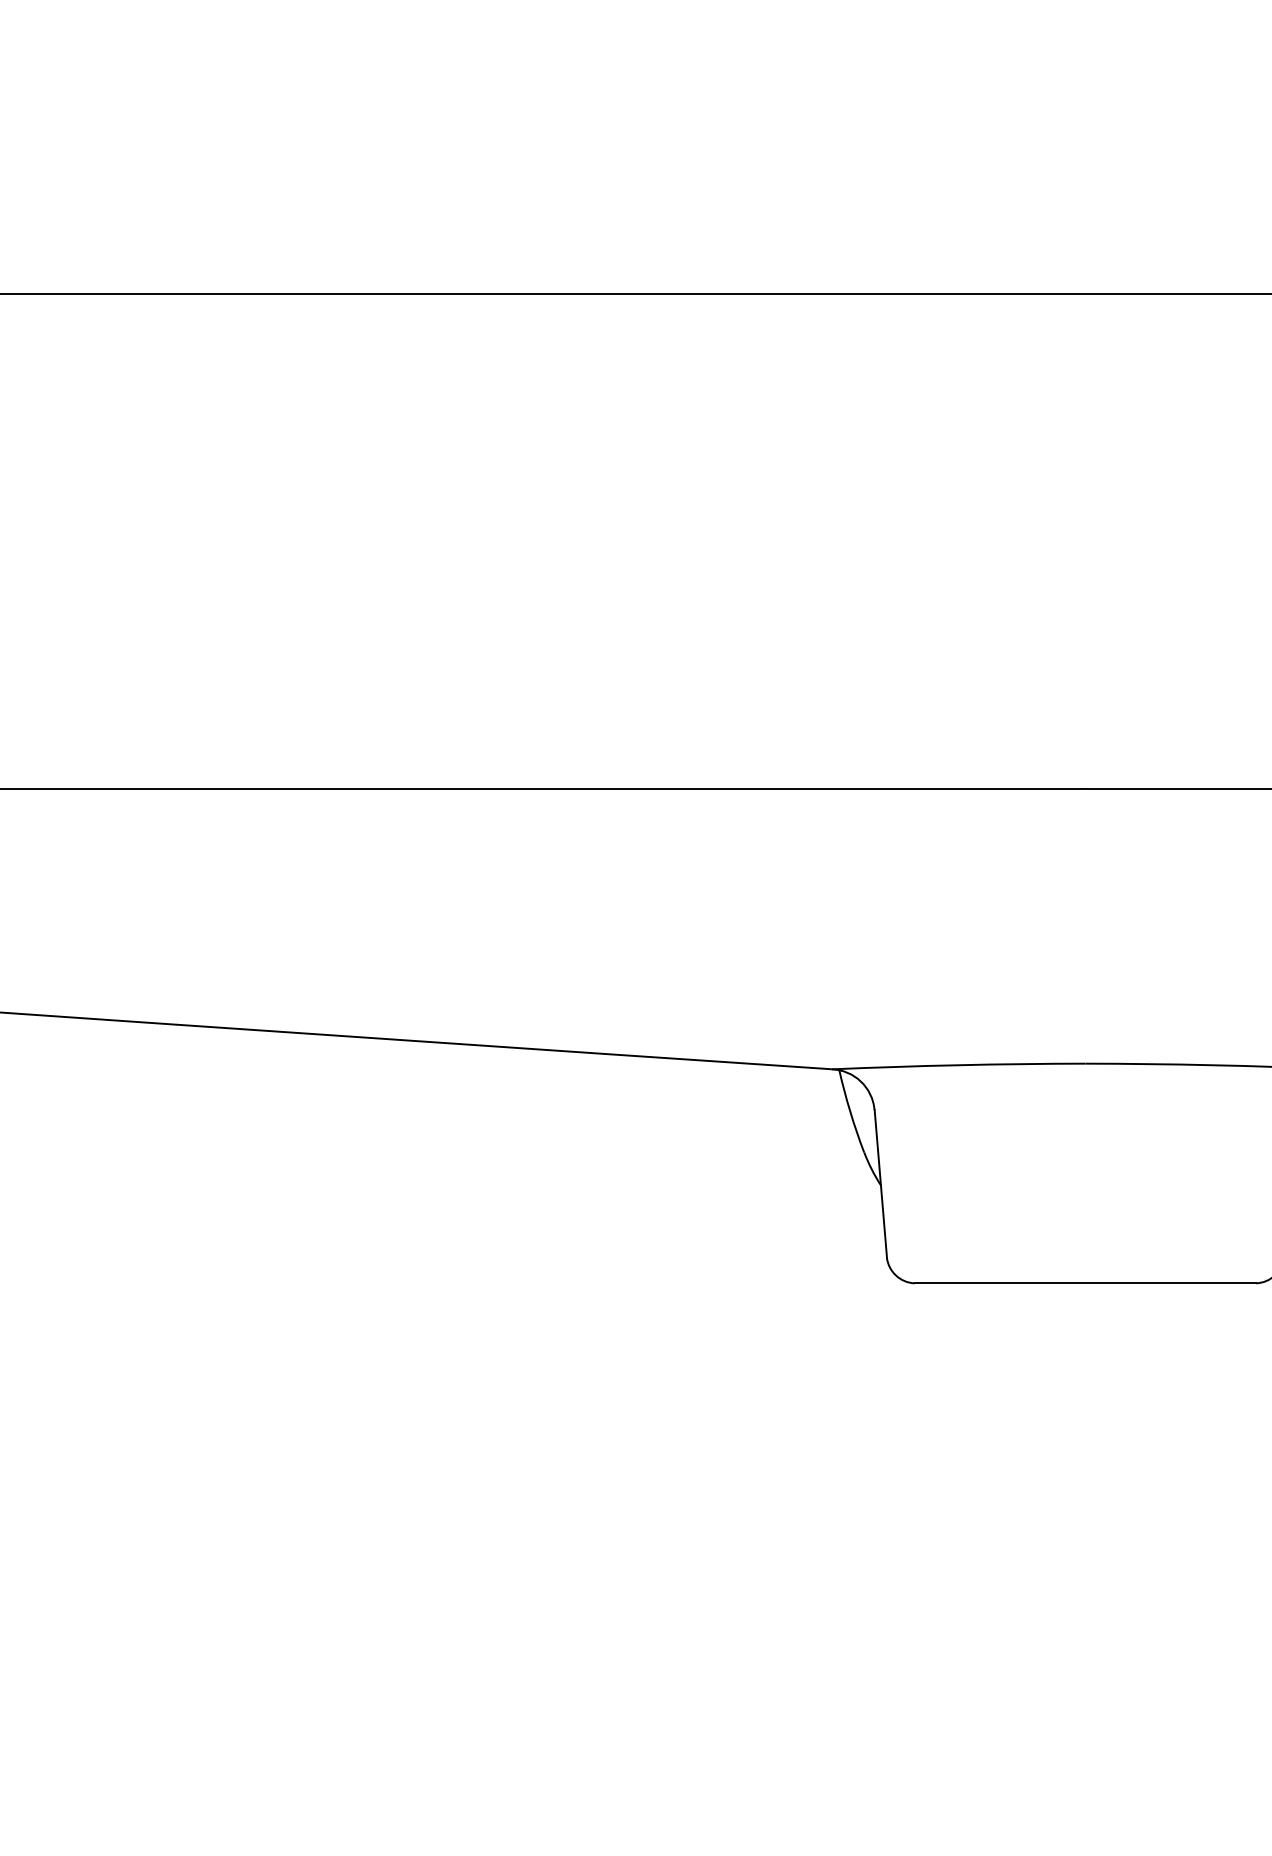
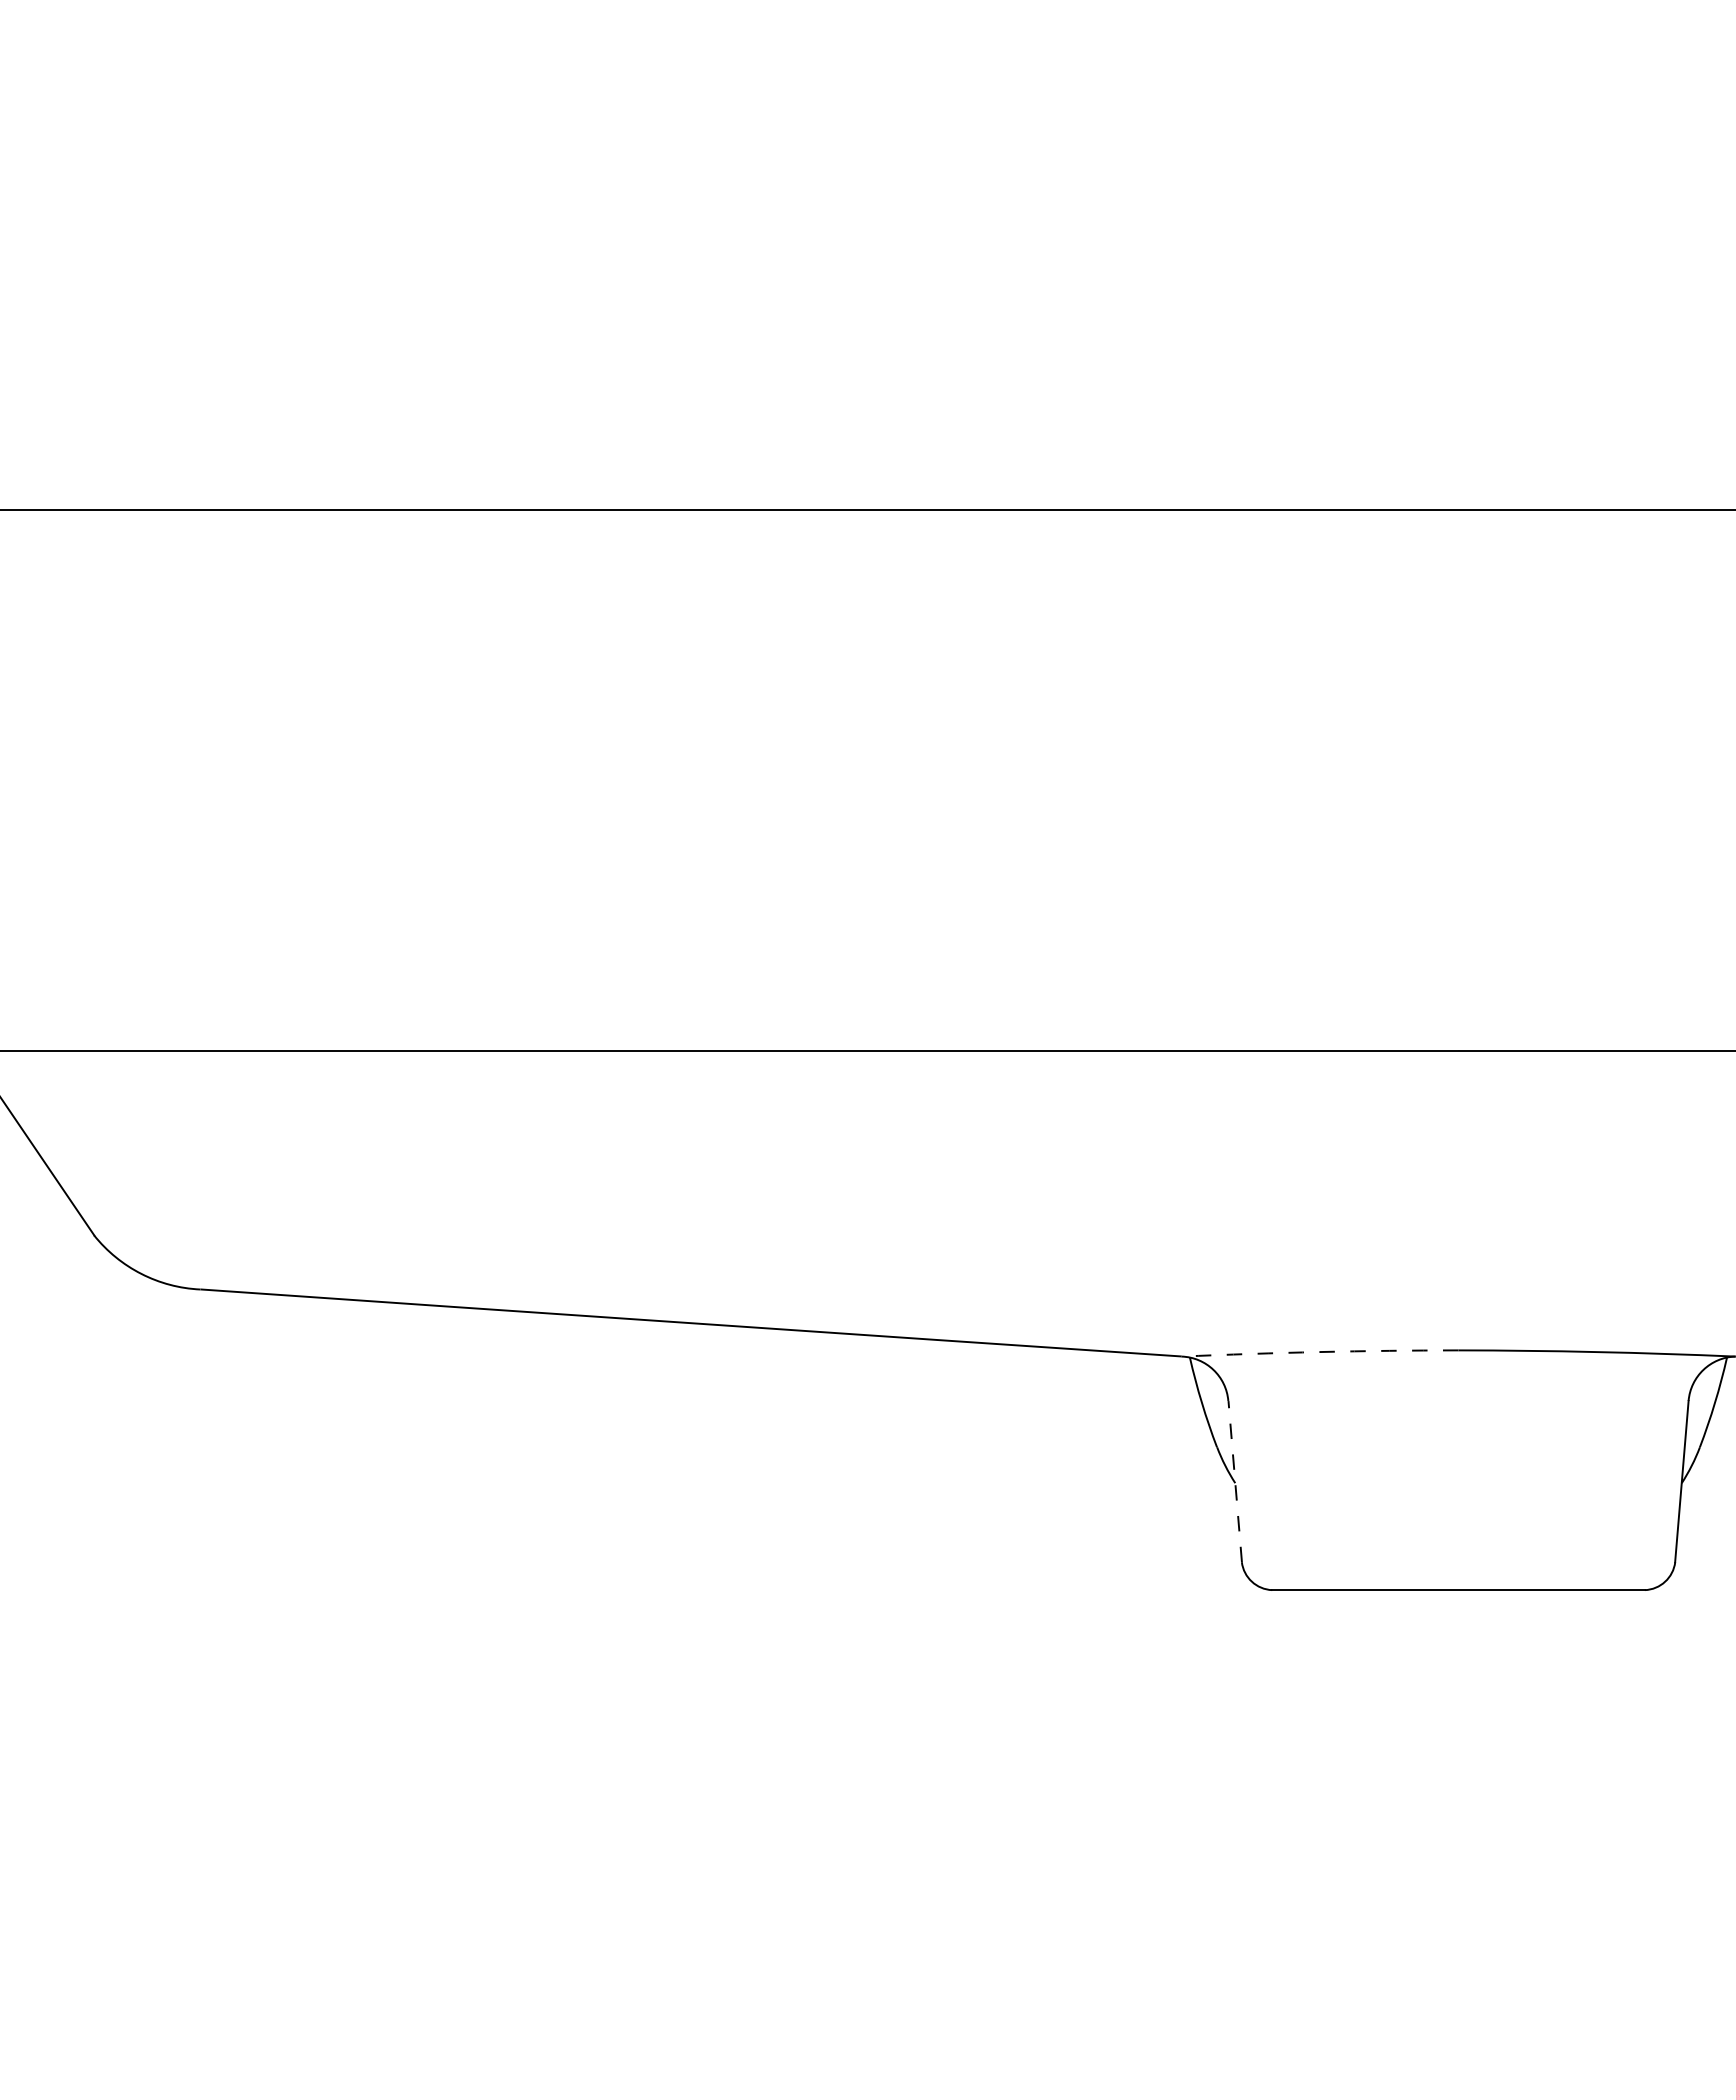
arc: (958, 1065) -> (1319, 1352), solid -> dashed
line: (881, 1183) -> (1235, 1481), solid -> dashed

